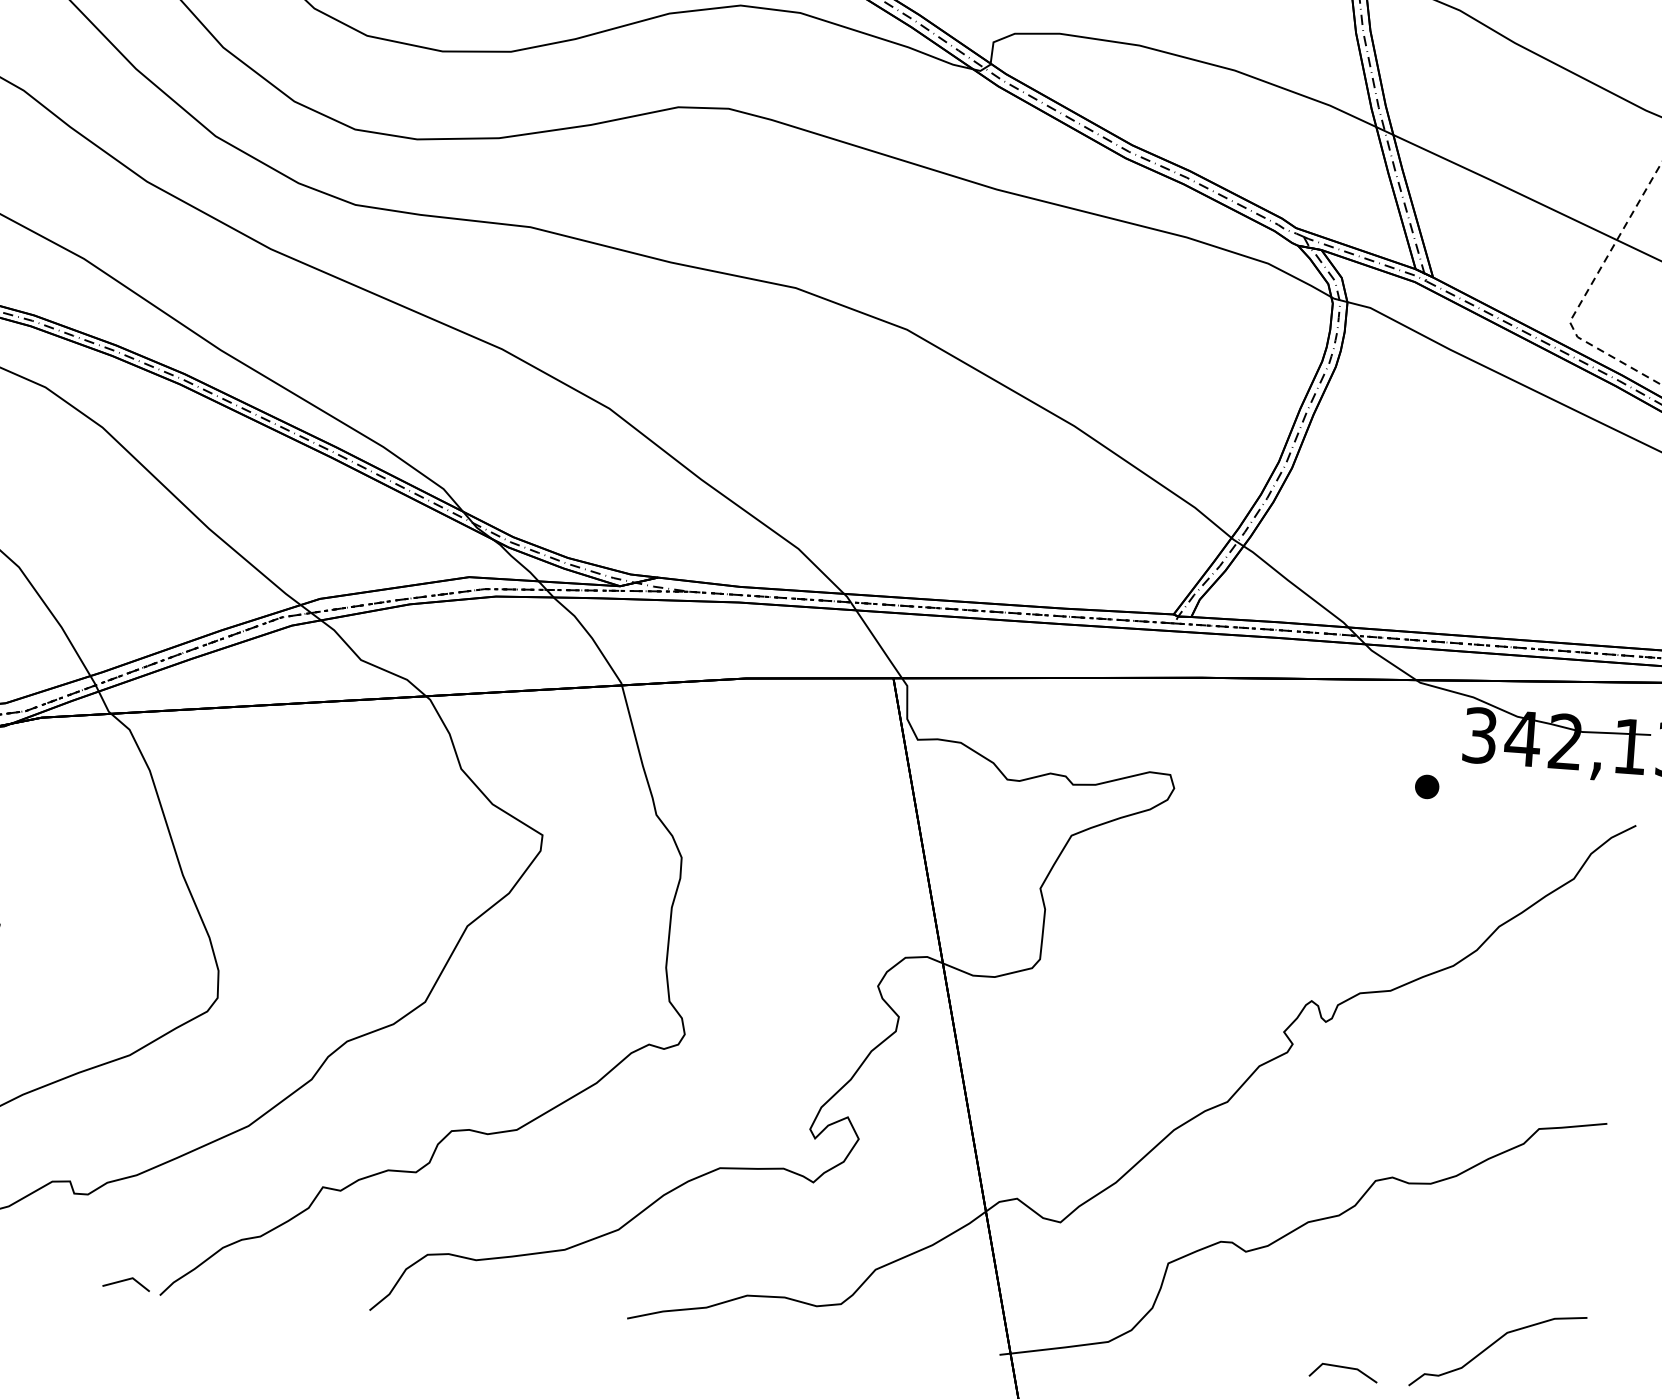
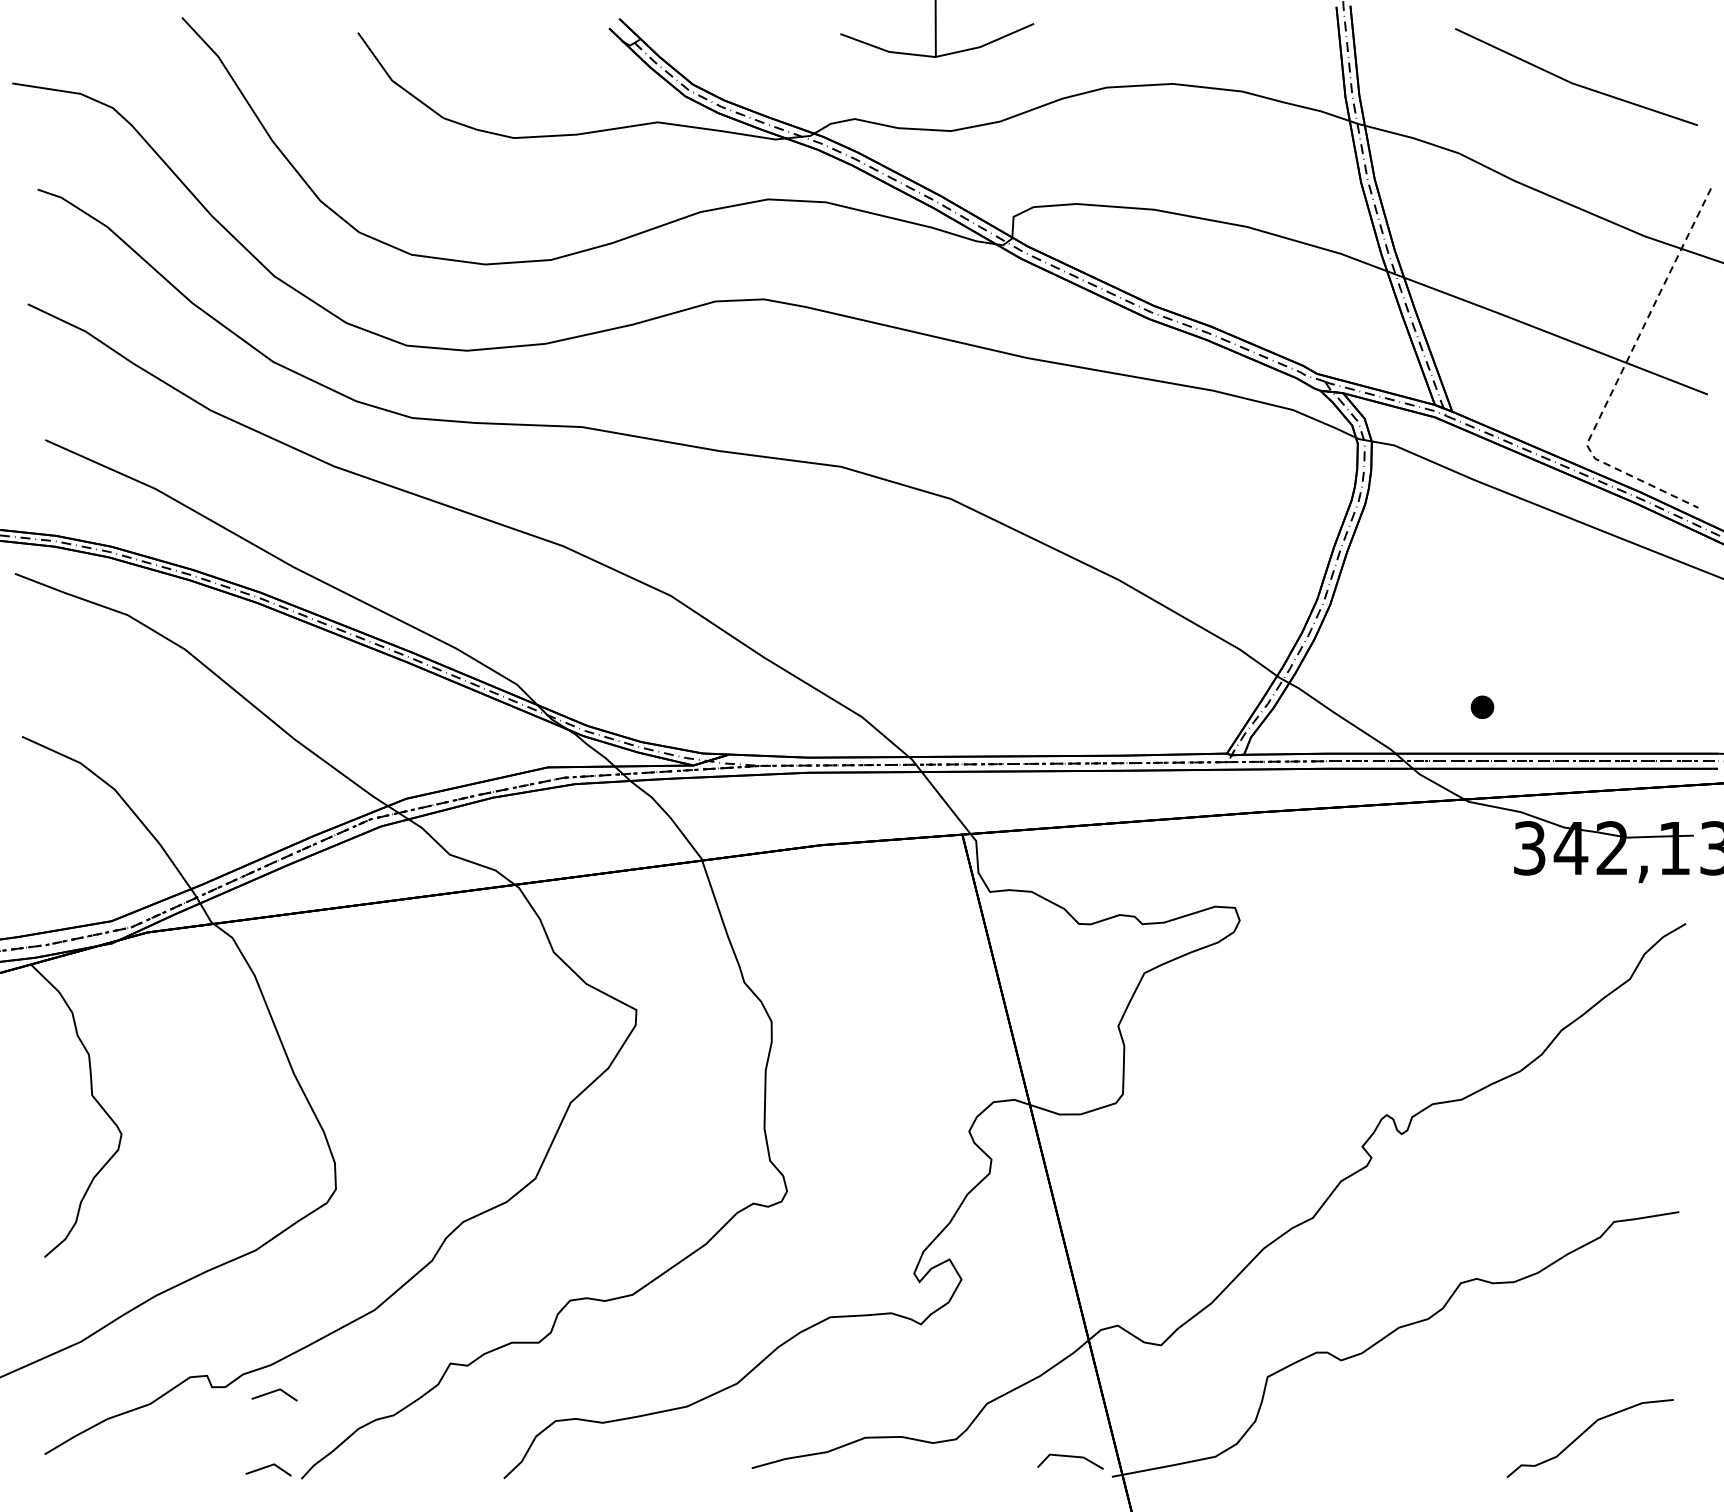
part: (1427, 786) -> (1482, 706), moved
line: (138, 1203) -> (274, 1392), added
line: (1343, 1368) -> (1070, 1457), moved

